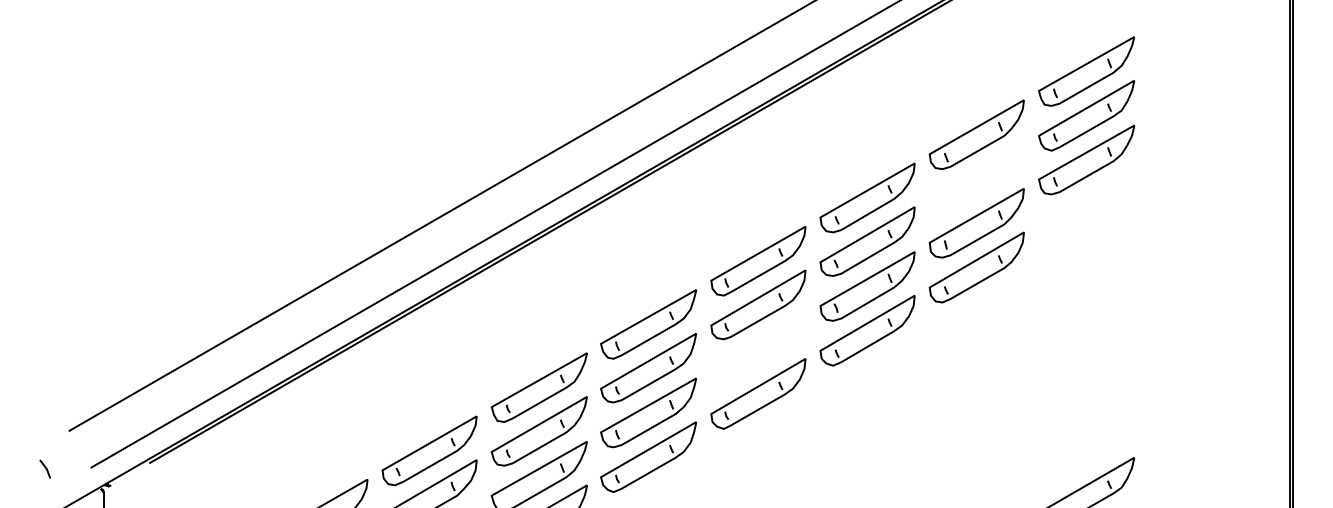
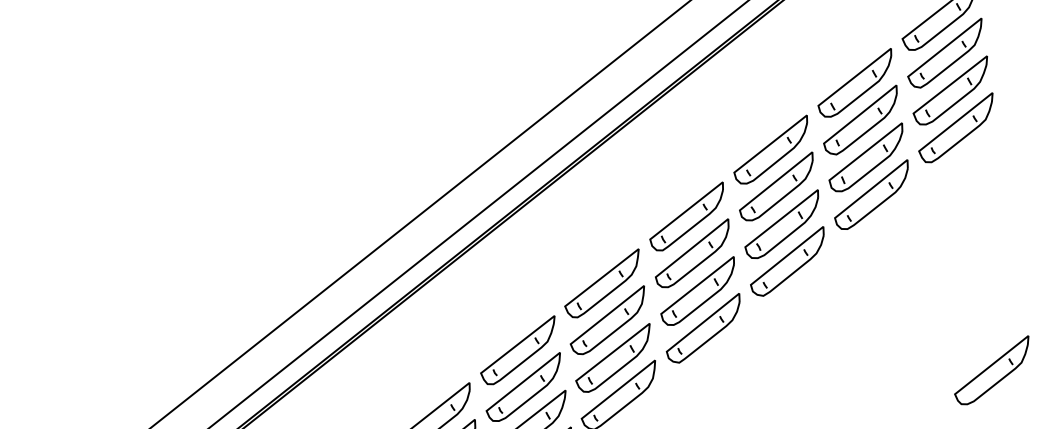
part: (976, 178) -> (860, 120), added
part: (1086, 204) -> (956, 128), added
part: (758, 349) -> (698, 291), added

